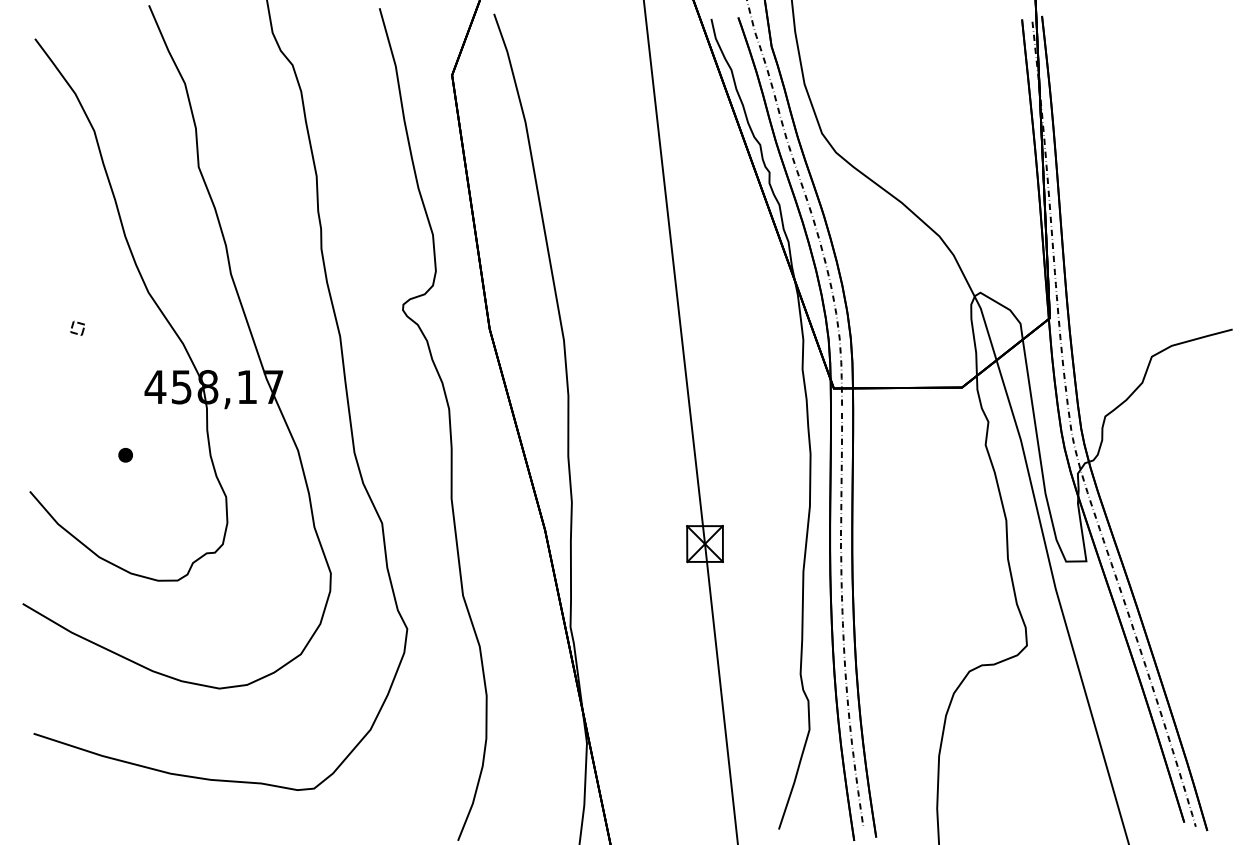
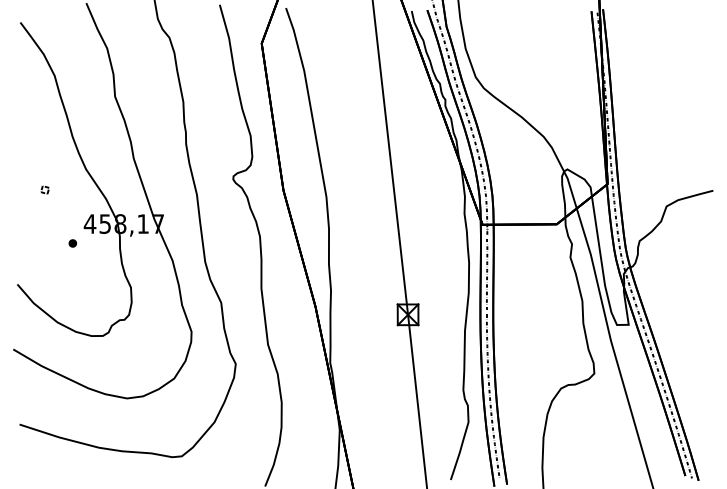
part: (125, 455) -> (72, 243), moved

